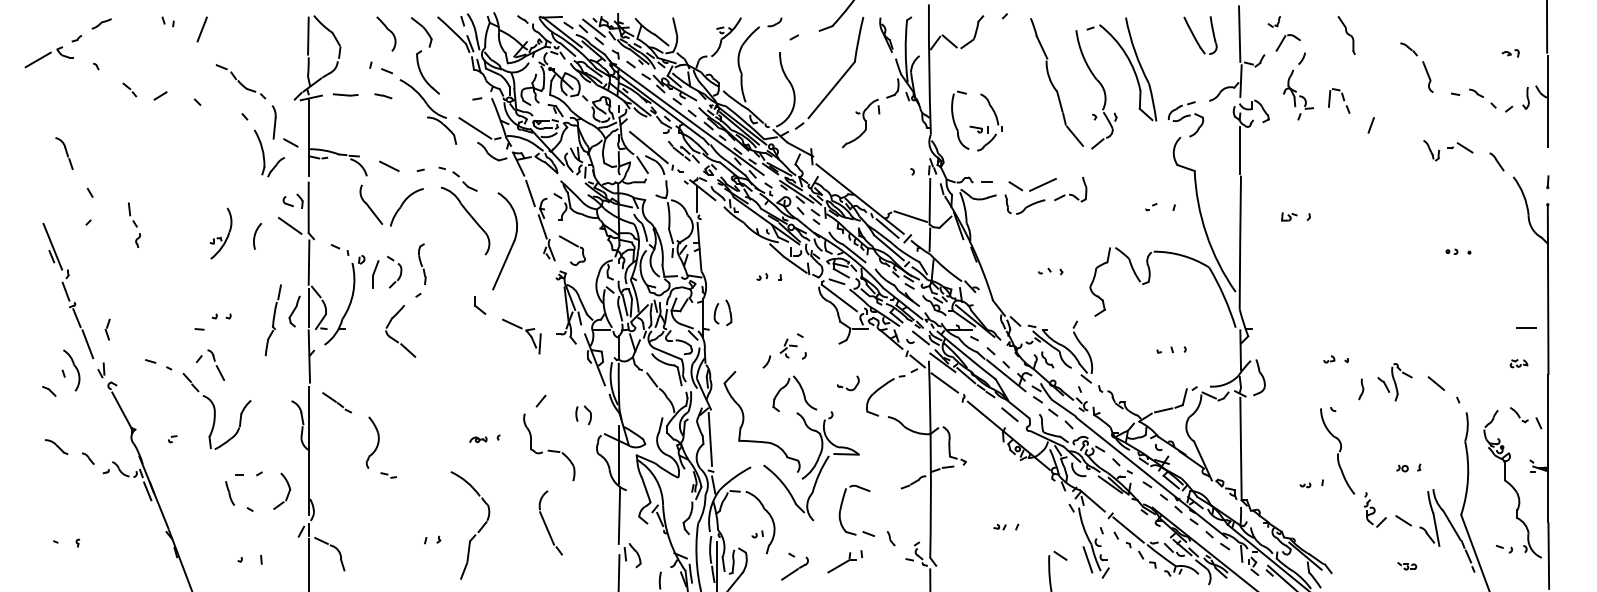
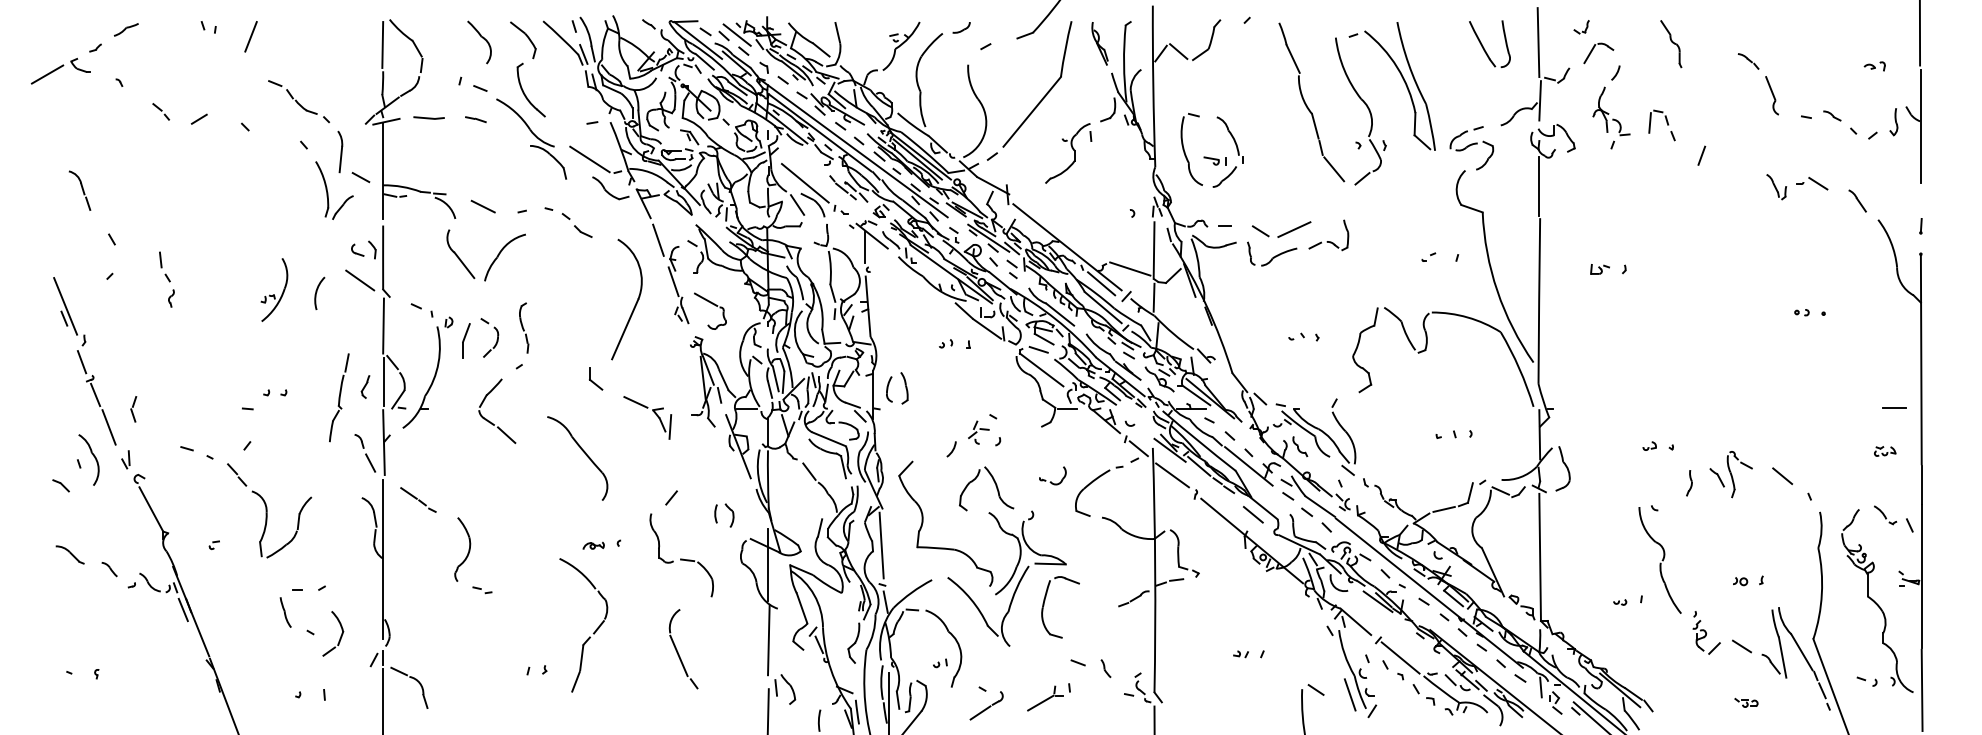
part: (470, 216) -> (583, 452), moved
part: (294, 311) -> (365, 386), size x0.6
line: (920, 337) -> (1142, 419), removed
part: (216, 365) -> (365, 453), moved
part: (288, 492) -> (340, 635), moved
part: (841, 508) -> (1044, 605), moved
part: (478, 531) -> (593, 632), moved

